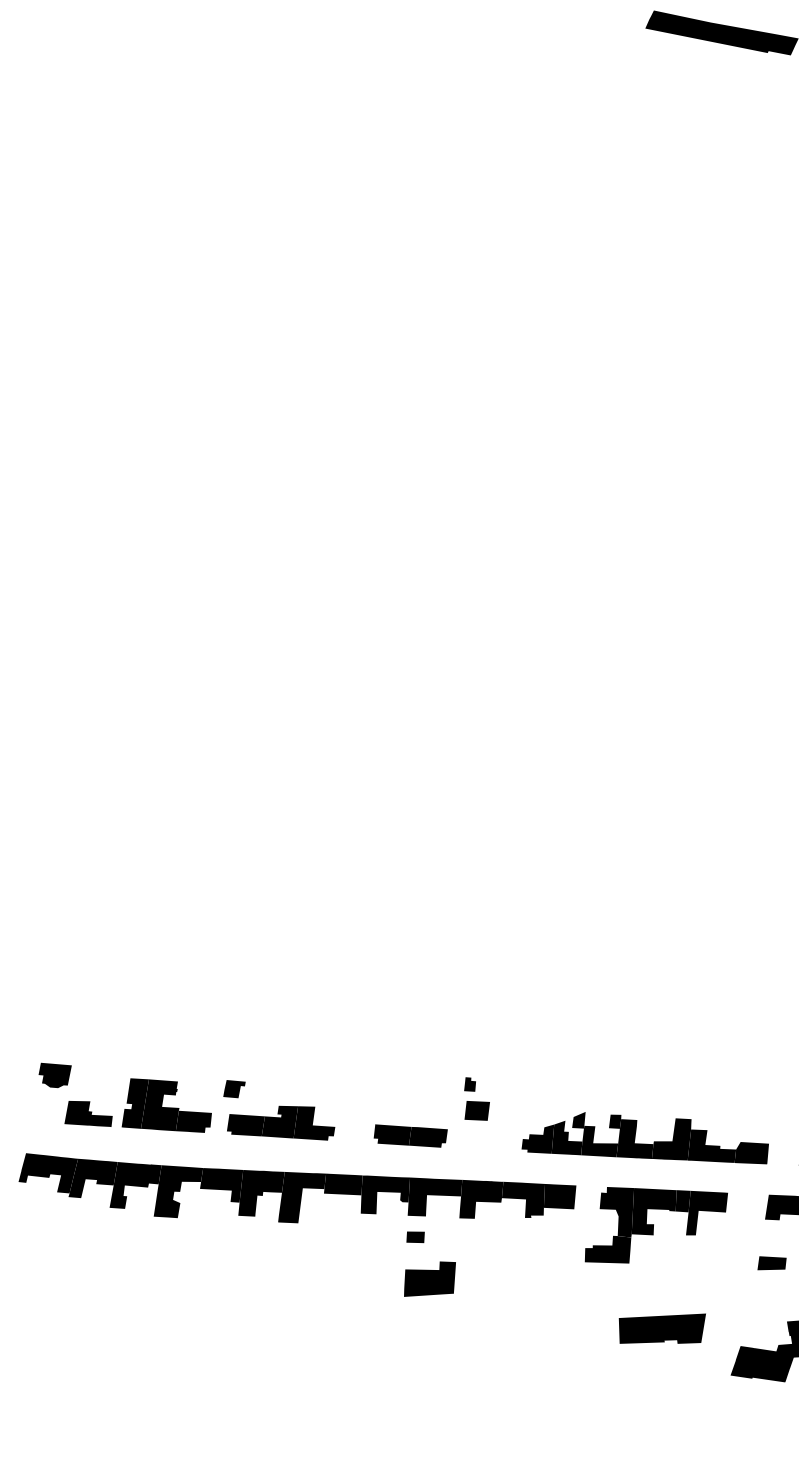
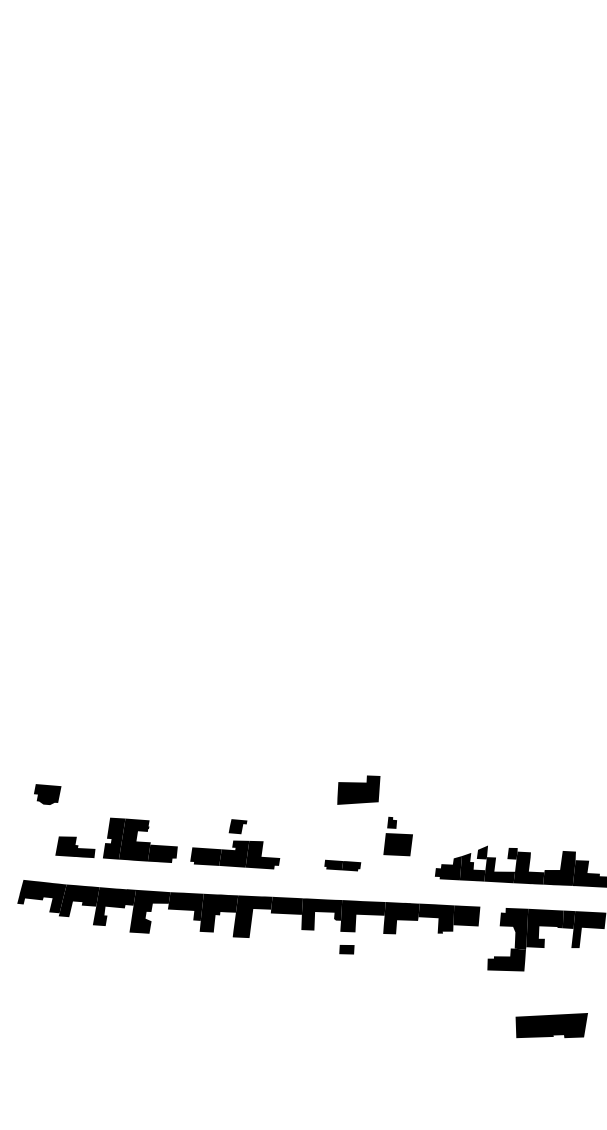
part: (54, 1075) -> (47, 794), moved
part: (234, 1089) -> (238, 826), moved
part: (476, 1110) -> (397, 844), size x1.4
part: (410, 1135) -> (342, 865), size x0.6
part: (429, 1278) -> (358, 789), moved

